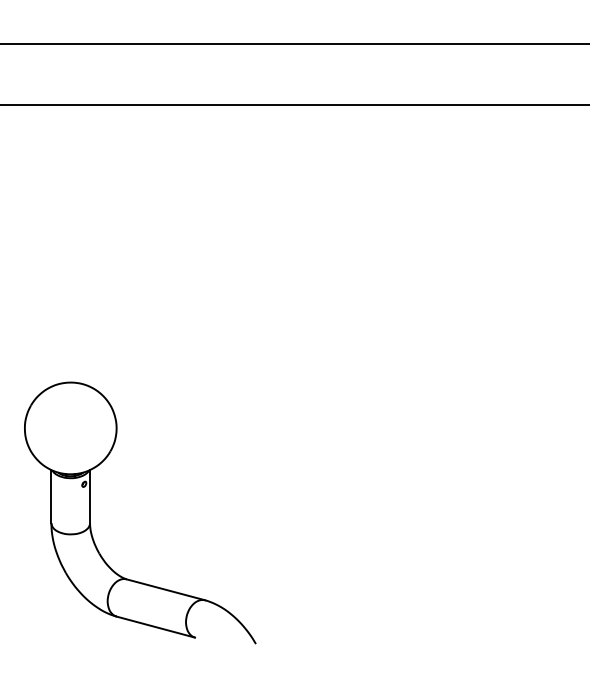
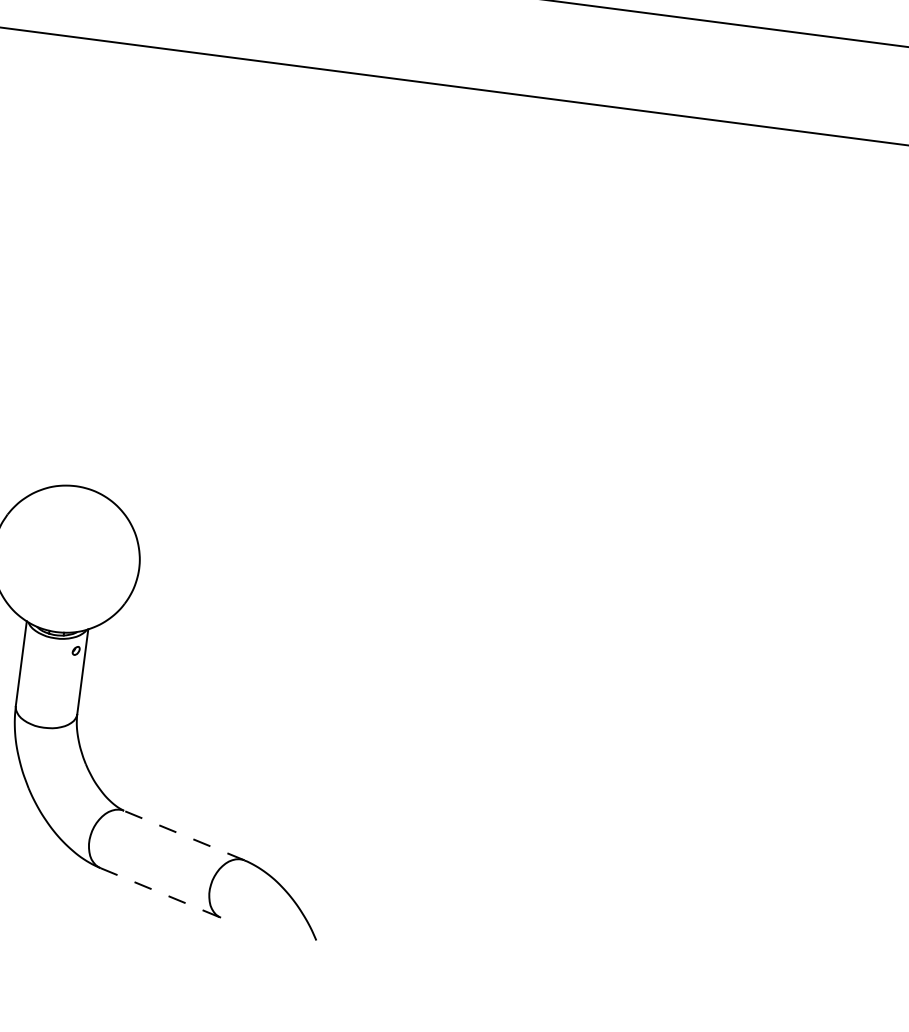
line: (165, 589) -> (183, 835), solid -> dashed
line: (155, 627) -> (159, 893), solid -> dashed

